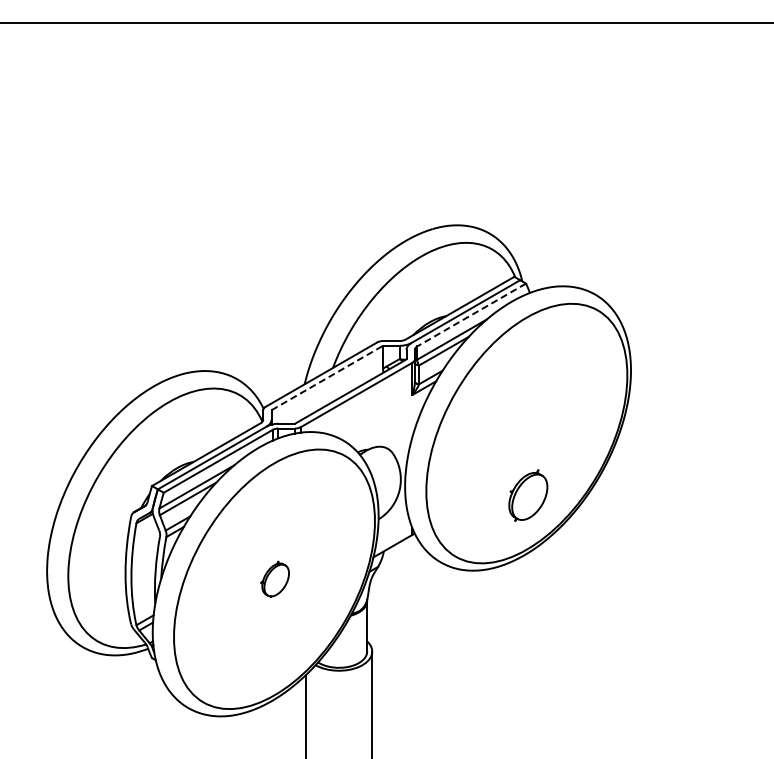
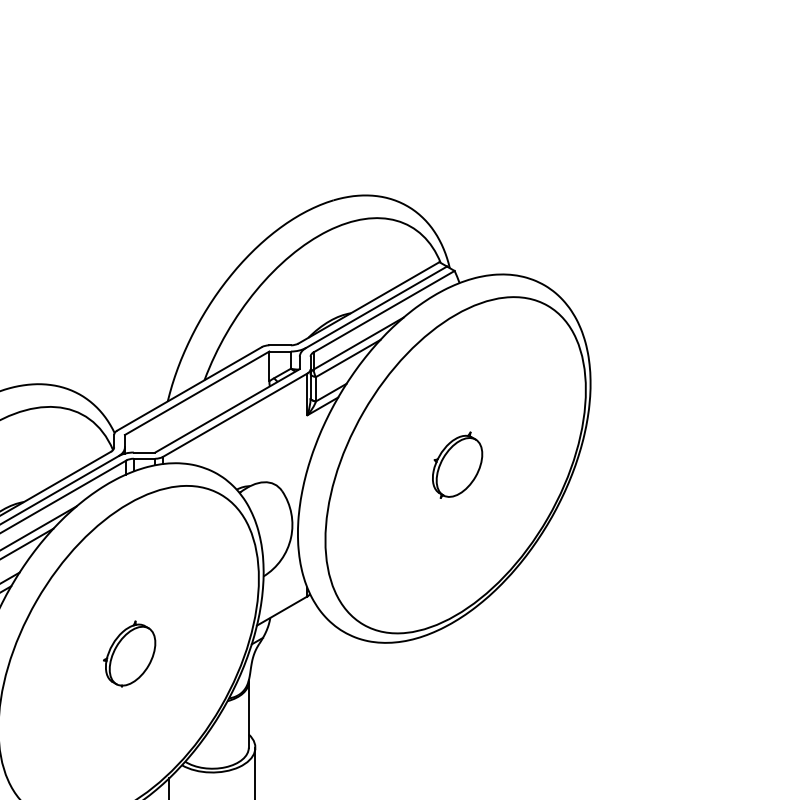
line: (471, 315) -> (383, 312), dashed -> solid
line: (327, 377) -> (197, 392), dashed -> solid
part: (528, 495) -> (457, 465), moved
part: (274, 579) -> (128, 654), size x1.43

